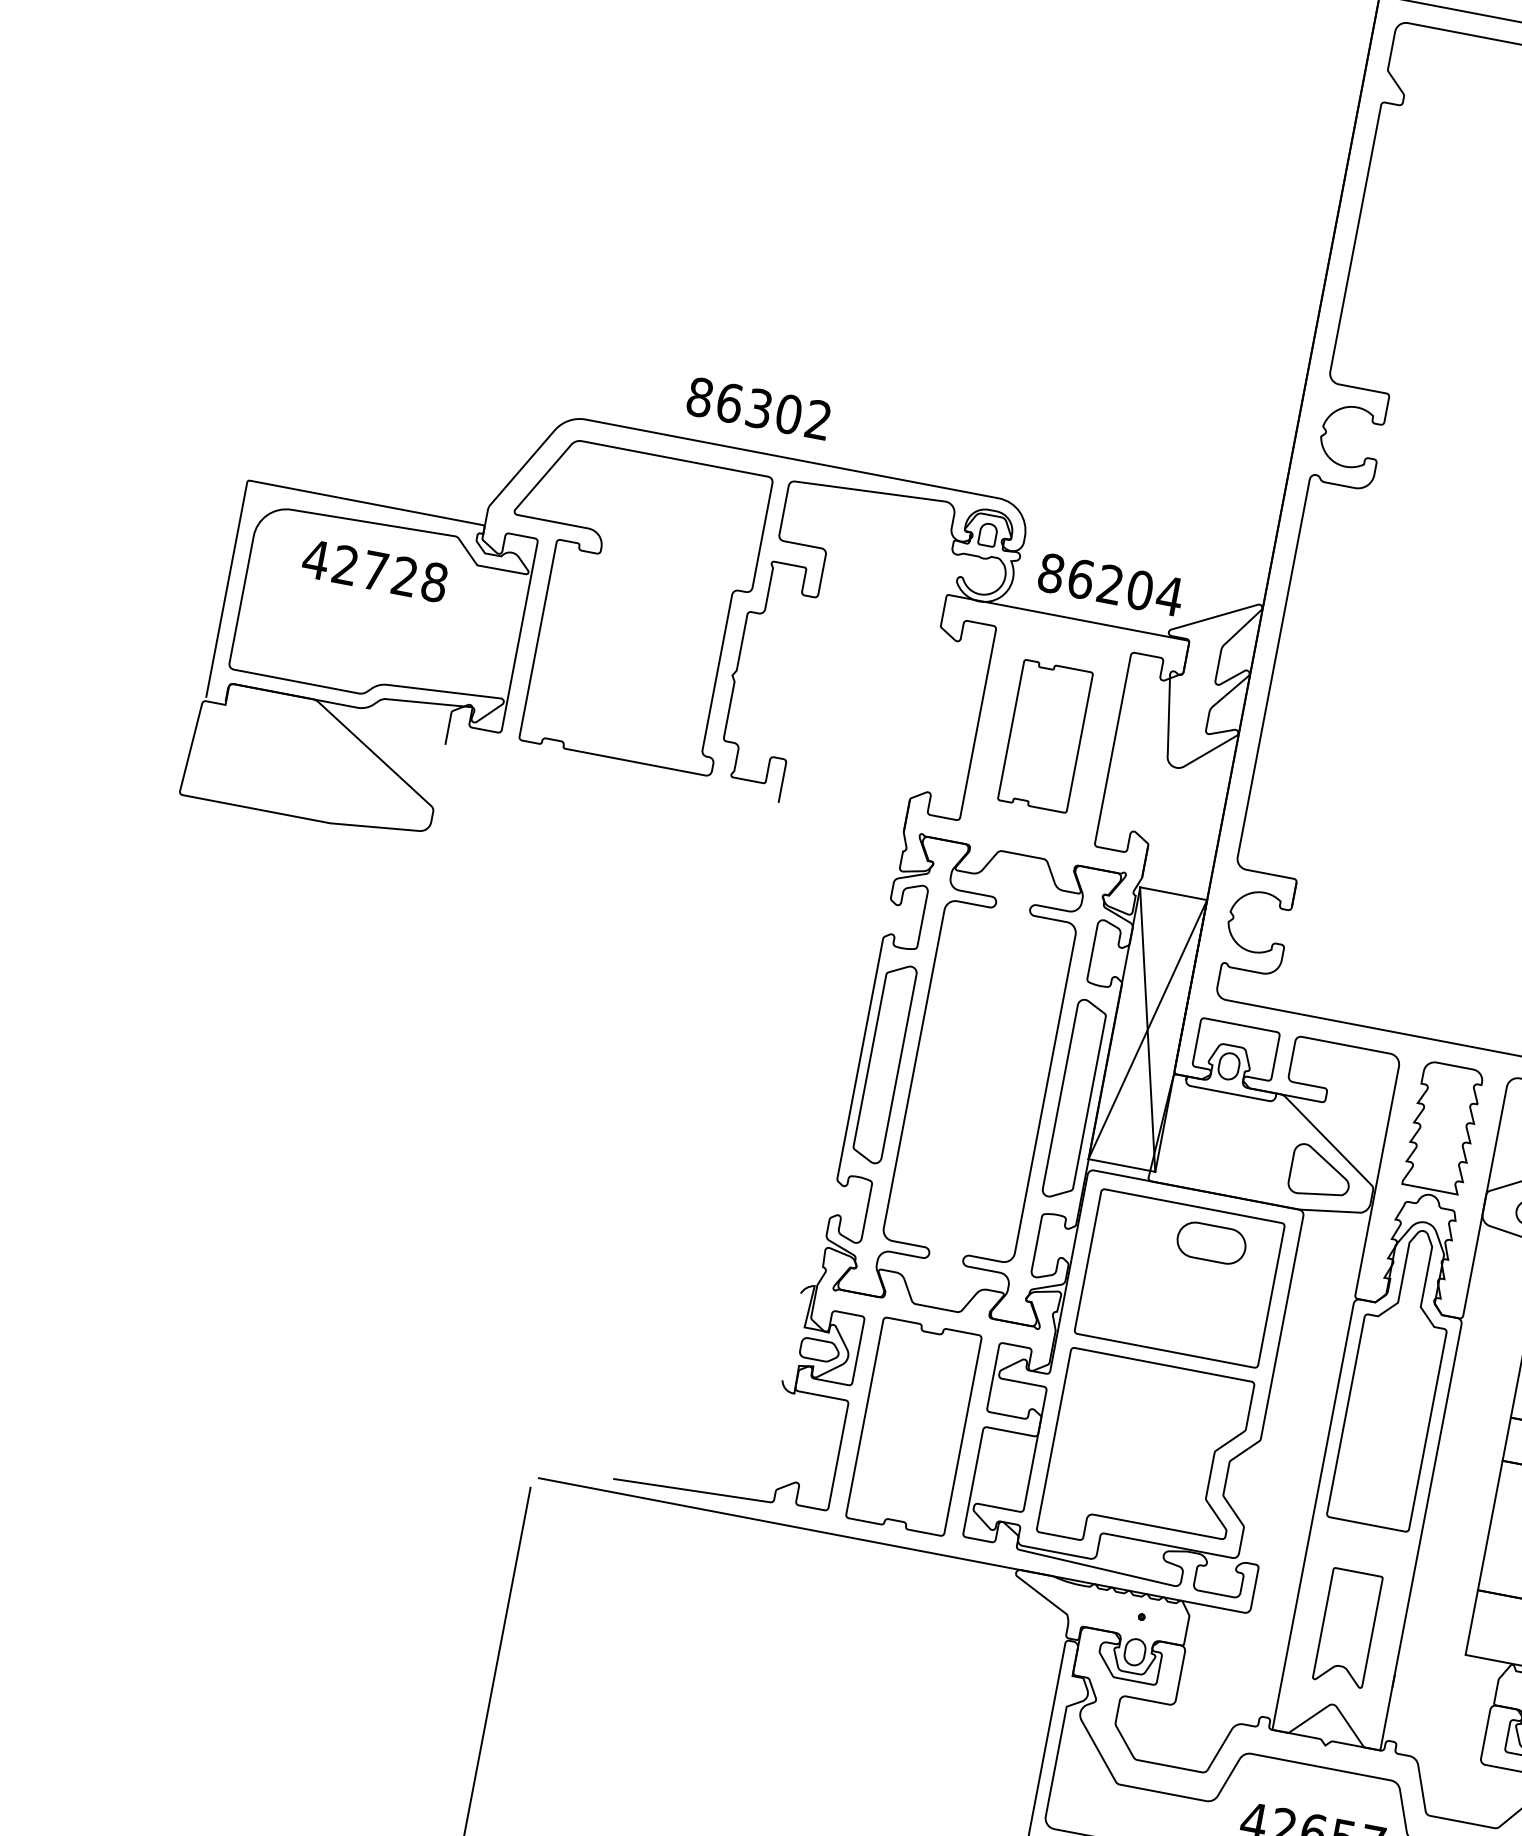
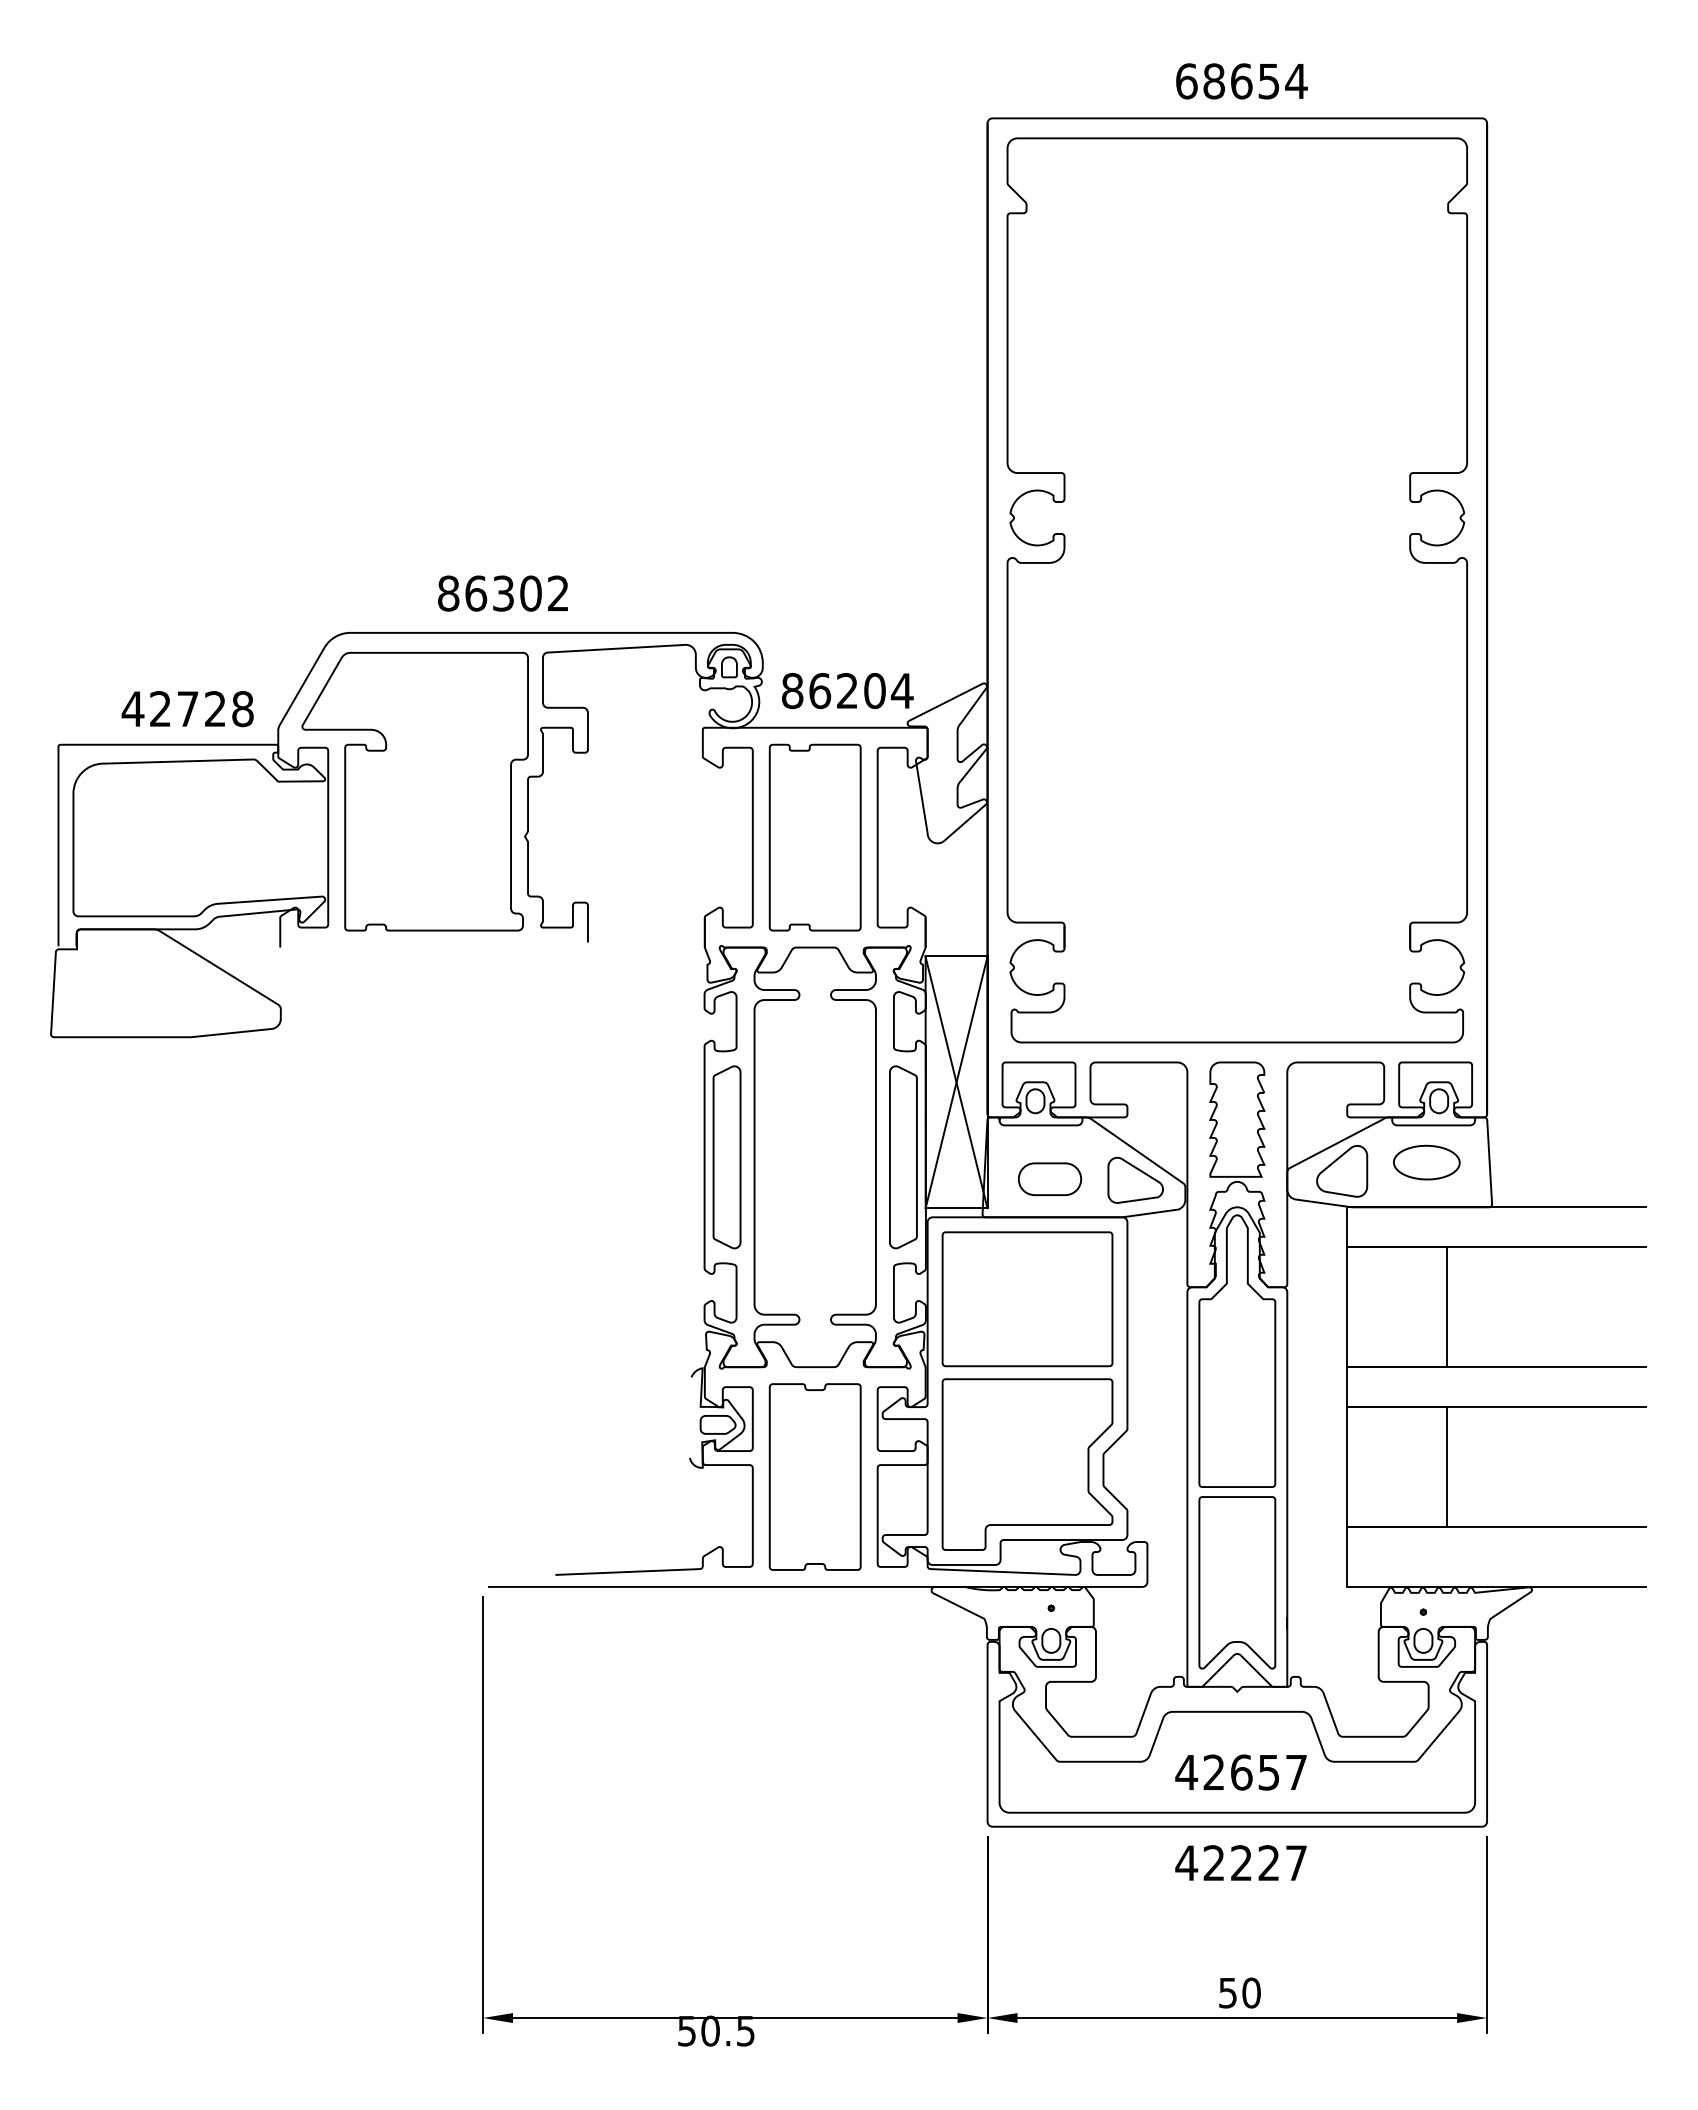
text: (374, 571) -> (187, 709), moved
part: (1044, 736) -> (814, 837), size x1.43
part: (1212, 1242) -> (1050, 1178), moved
part: (1348, 1627) -> (1237, 1582), size x1.67

